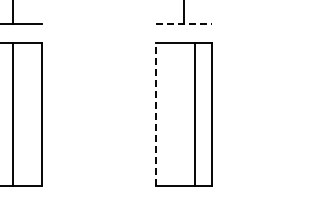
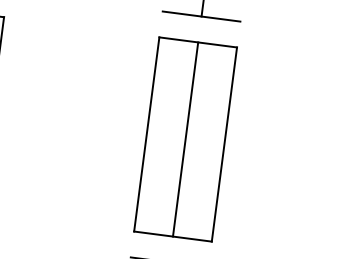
line: (184, 24) -> (202, 16), dashed -> solid
line: (155, 114) -> (146, 134), dashed -> solid
line: (194, 114) -> (184, 139), moved

